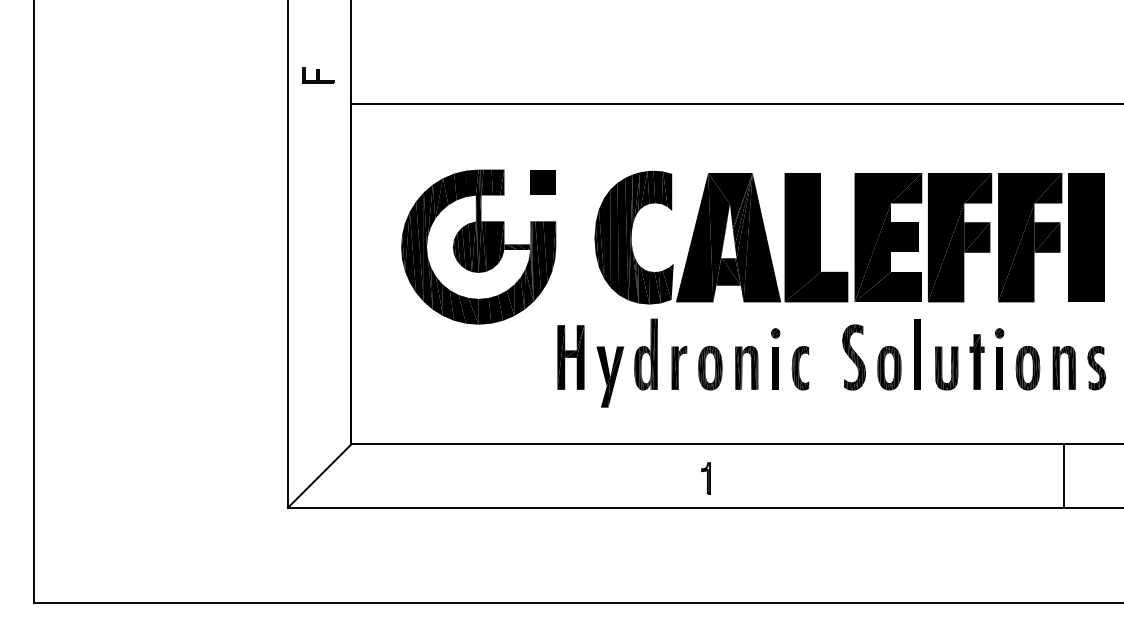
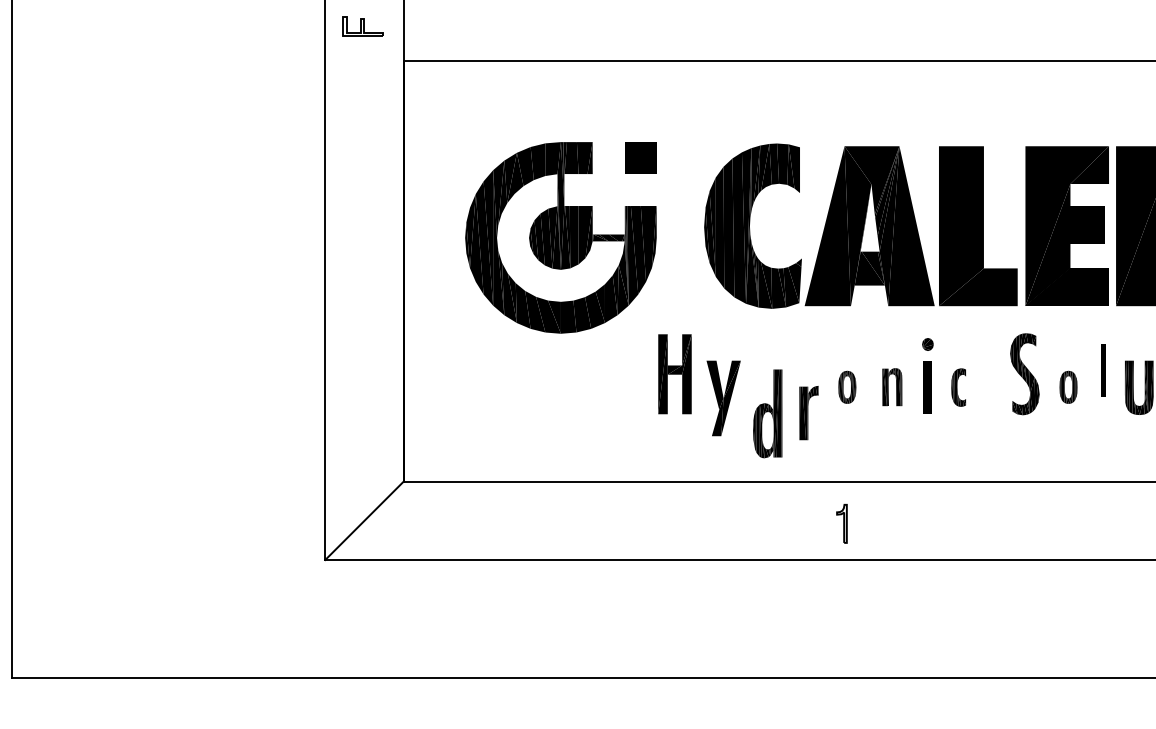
part: (645, 354) -> (767, 413), moved
part: (917, 354) -> (1103, 370), size x0.6
part: (679, 367) -> (809, 412), moved
part: (710, 367) -> (847, 386), size x0.6
part: (746, 367) -> (891, 386), size x0.7
part: (889, 367) -> (1068, 386), size x0.6
part: (800, 368) -> (958, 387), size x0.7

